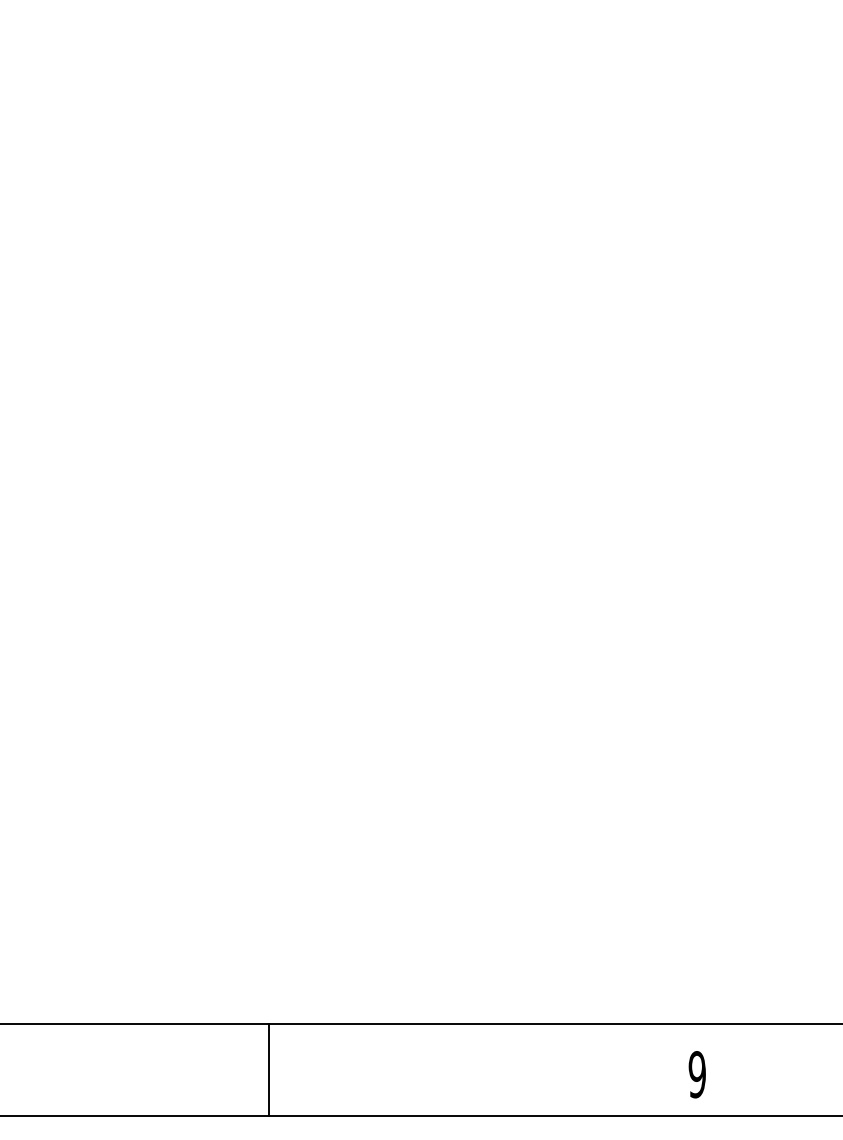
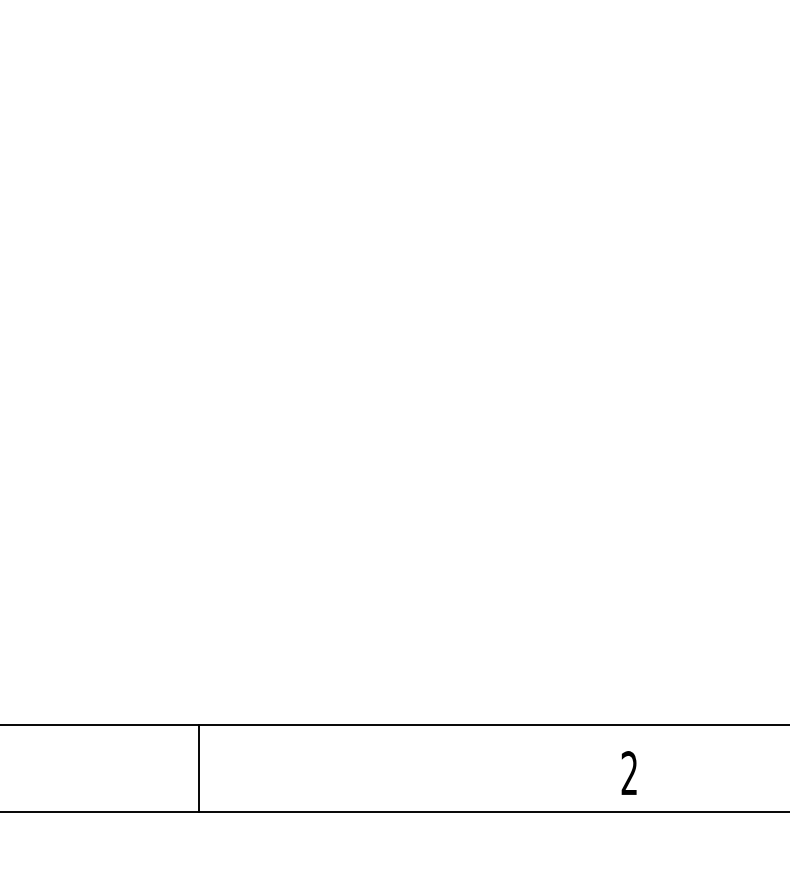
line: (268, 1069) -> (198, 768), moved
text: (696, 1074) -> (628, 773), 9 -> 2

